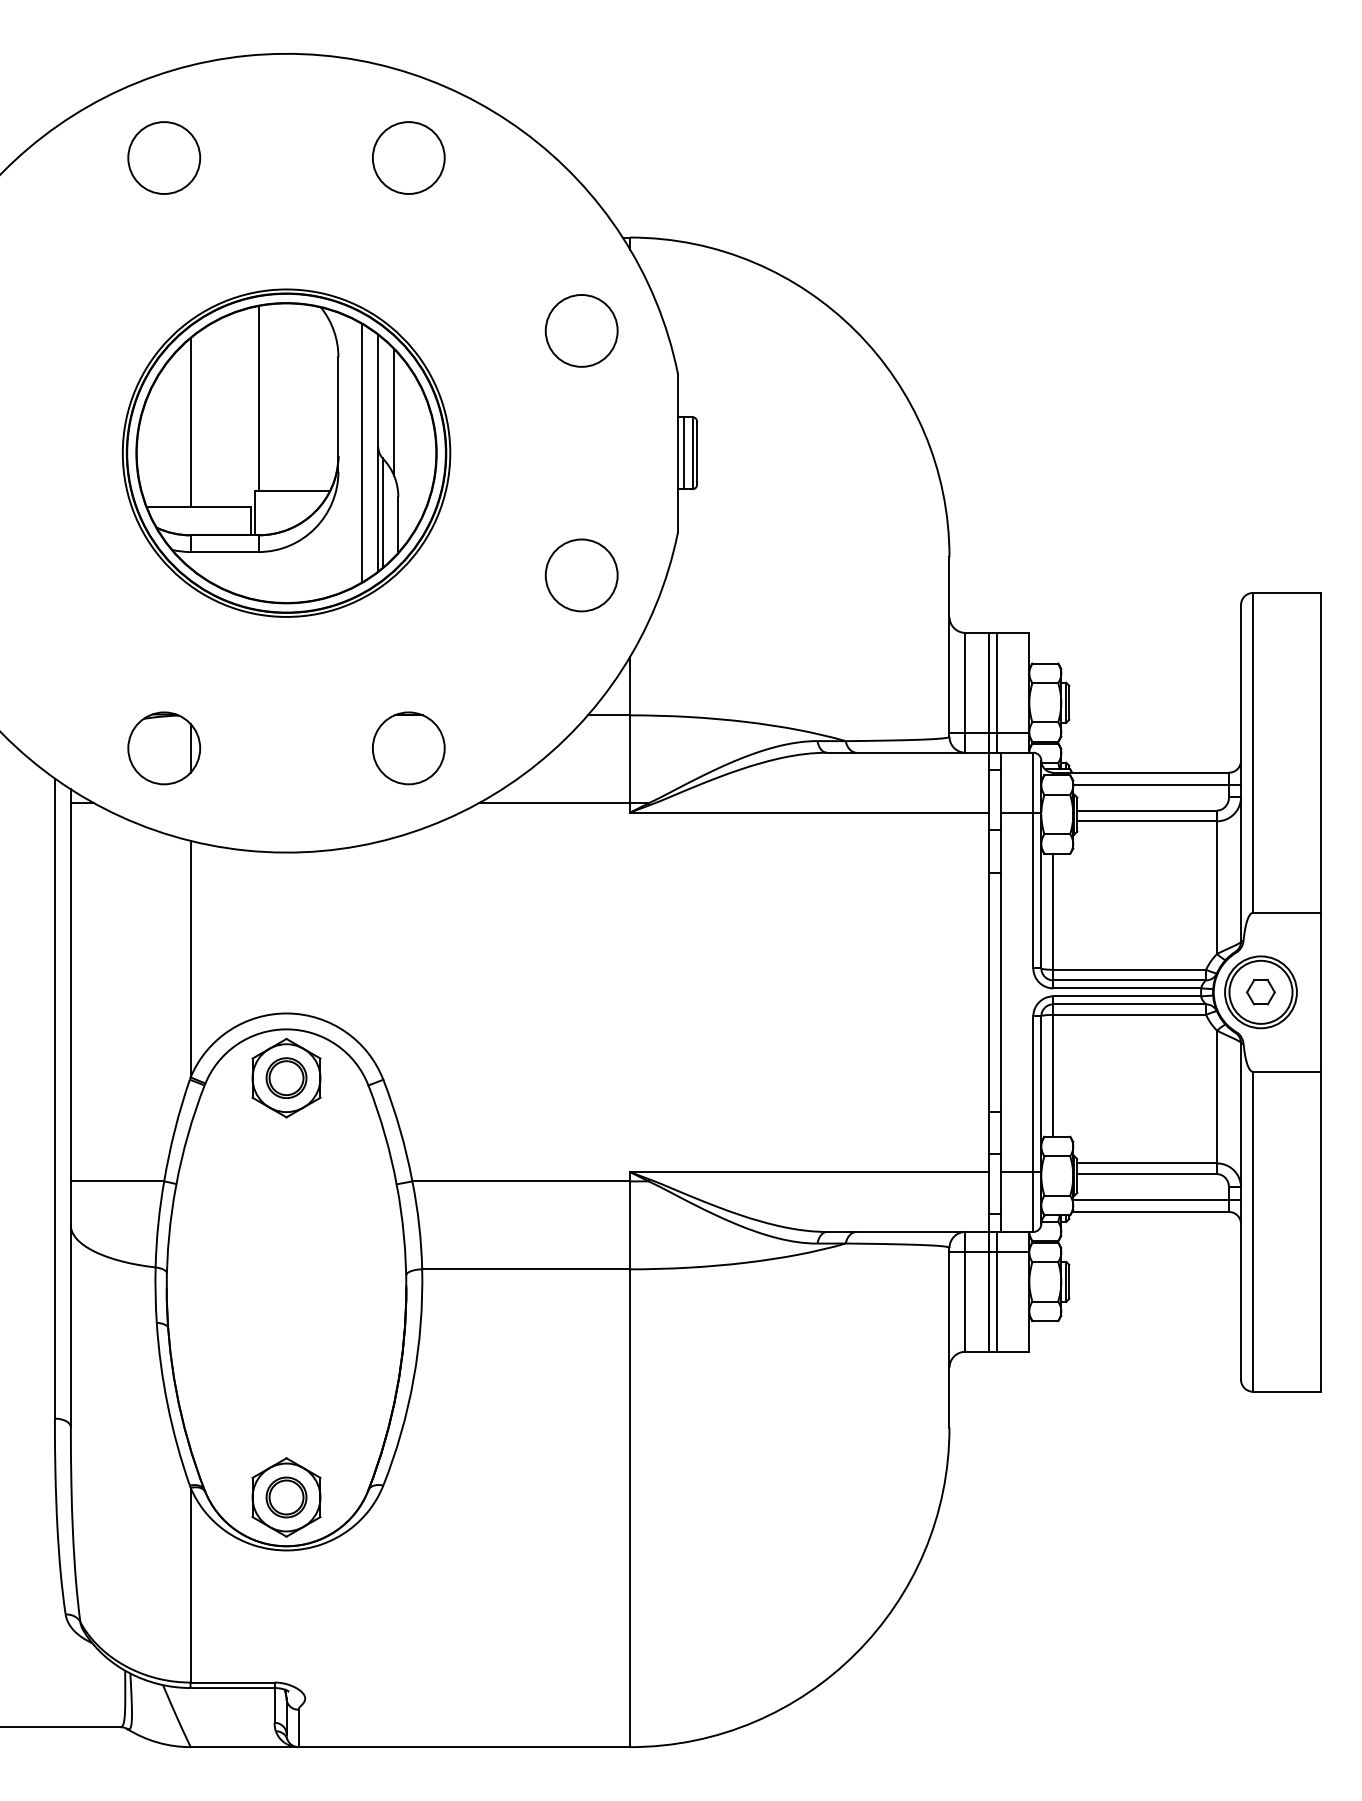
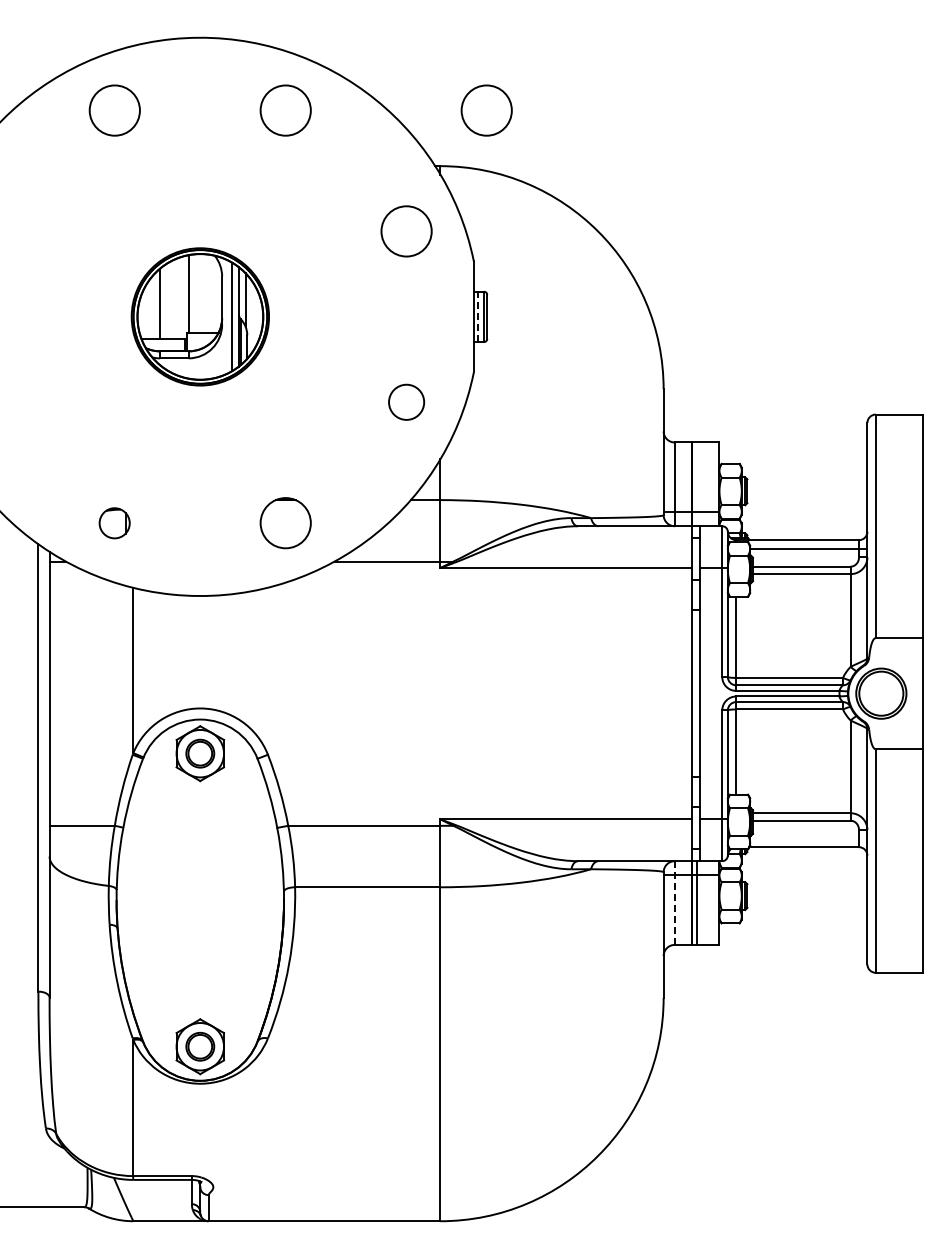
circle: (696, 157) -> (486, 110), added
part: (286, 452) -> (200, 316), size x0.6
line: (684, 452) -> (478, 316), solid -> dashed
circle: (581, 575) -> (406, 402), size x0.7
line: (997, 693) -> (697, 484), removed
part: (163, 748) -> (114, 523), size x0.6
part: (1261, 992) -> (881, 693), removed
line: (1156, 1199) -> (808, 838), removed
line: (965, 1292) -> (674, 903), solid -> dashed

